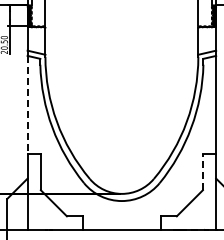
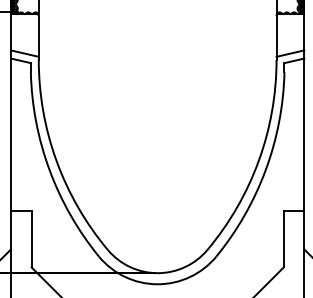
line: (27, 105) -> (10, 135), dashed -> solid
line: (202, 171) -> (283, 238), dashed -> solid

